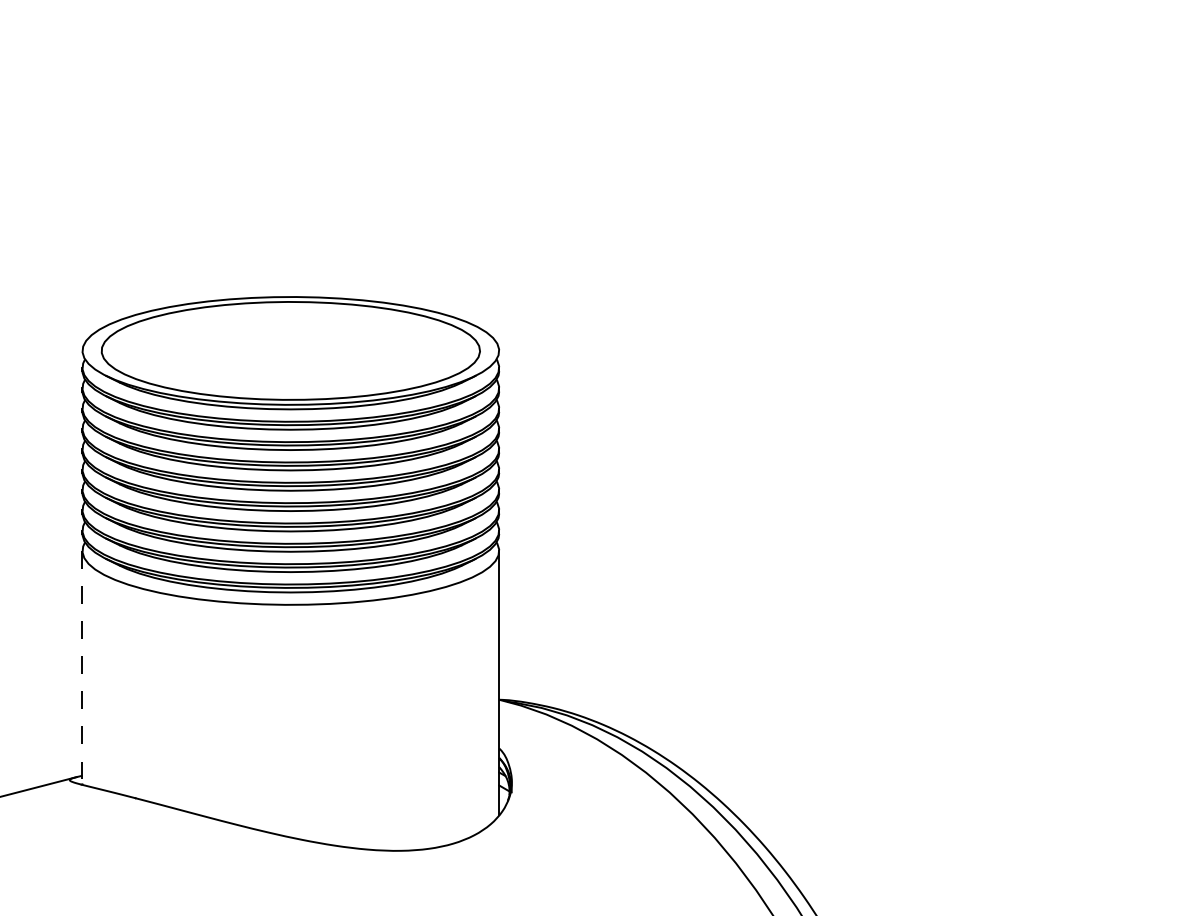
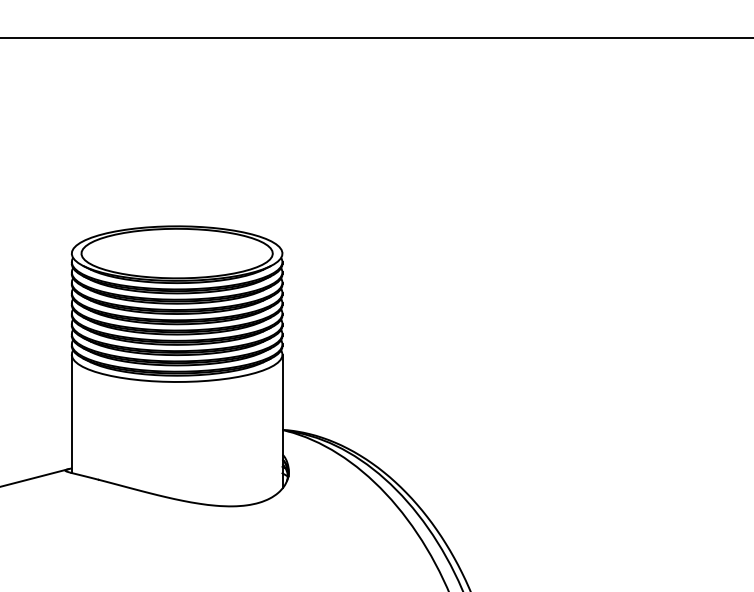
line: (81, 669) -> (71, 414), dashed -> solid

